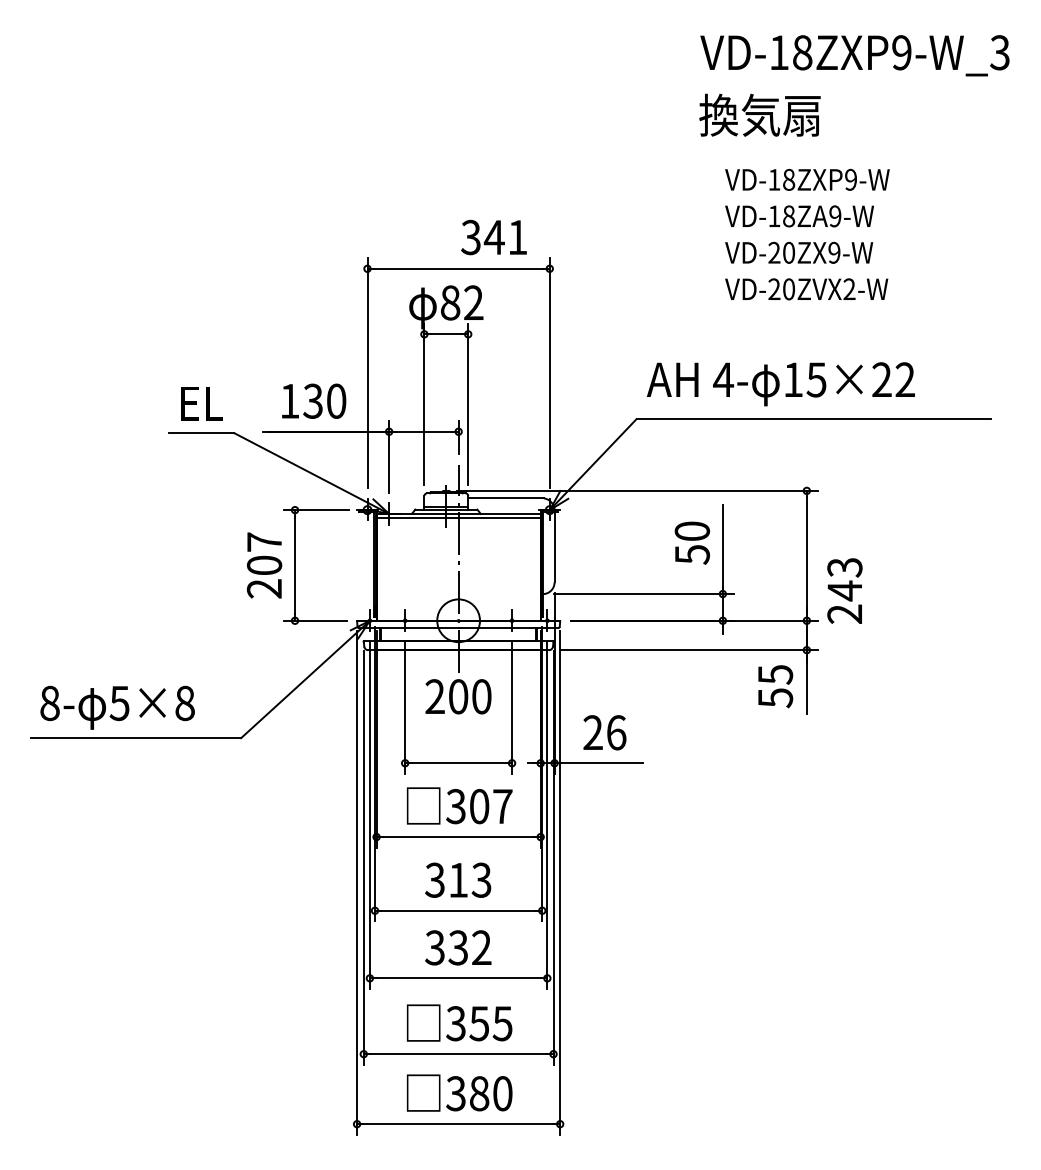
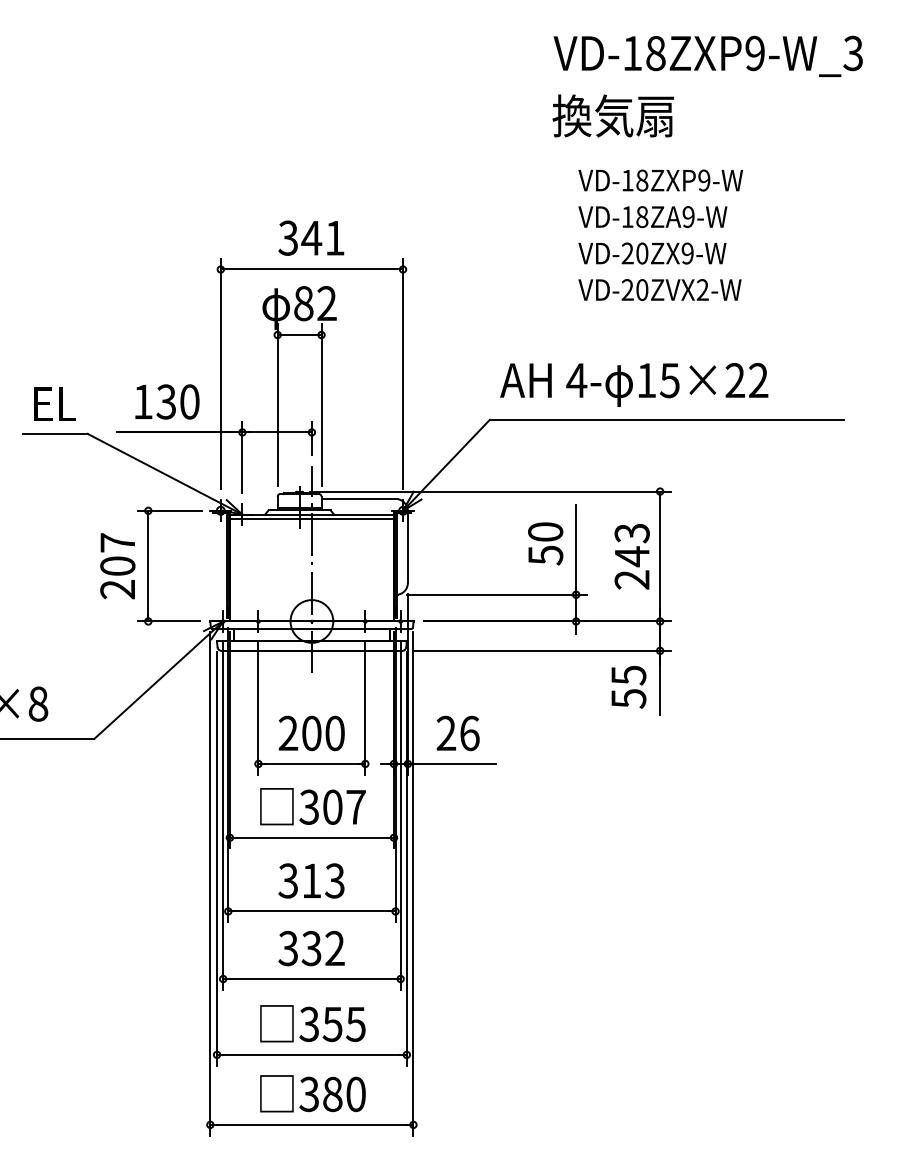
text: (493, 237) -> (310, 238), moved
text: (844, 590) -> (631, 556), moved
text: (458, 696) -> (311, 733), moved

